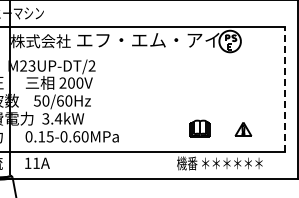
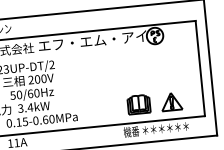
line: (284, 89) -> (199, 68), dashed -> solid
part: (200, 128) -> (139, 104), size x1.43
part: (243, 129) -> (171, 101), size x1.67

